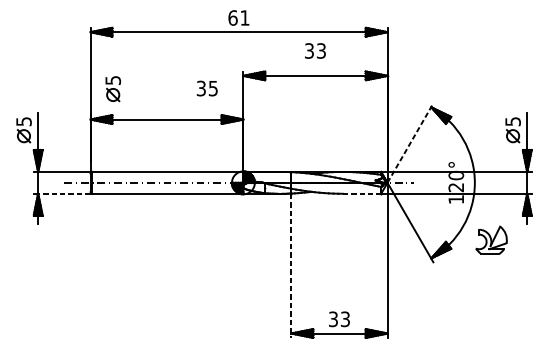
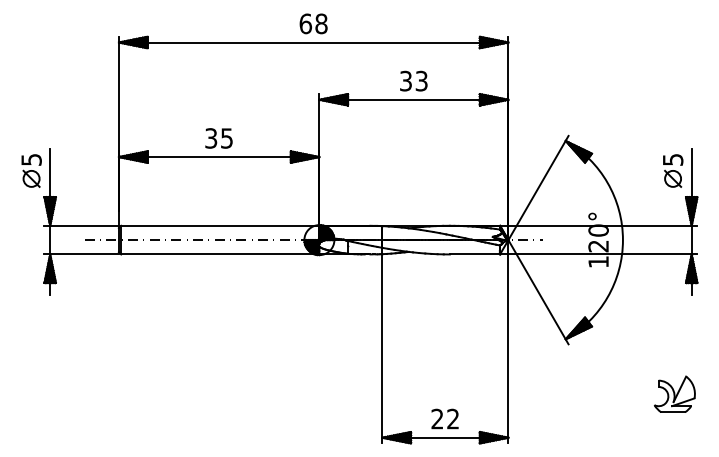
text: (245, 17) -> (321, 23), 61 -> 68
text: (315, 50) -> (413, 80), moved
part: (113, 88) -> (148, 116), removed
text: (206, 88) -> (218, 138), moved
line: (410, 142) -> (538, 187), dashed -> solid
line: (64, 193) -> (84, 254), dashed -> solid
line: (362, 193) -> (475, 254), dashed -> solid
part: (491, 239) -> (674, 393), moved
line: (291, 265) -> (382, 348), dashed -> solid
text: (339, 319) -> (445, 419), 33 -> 22

